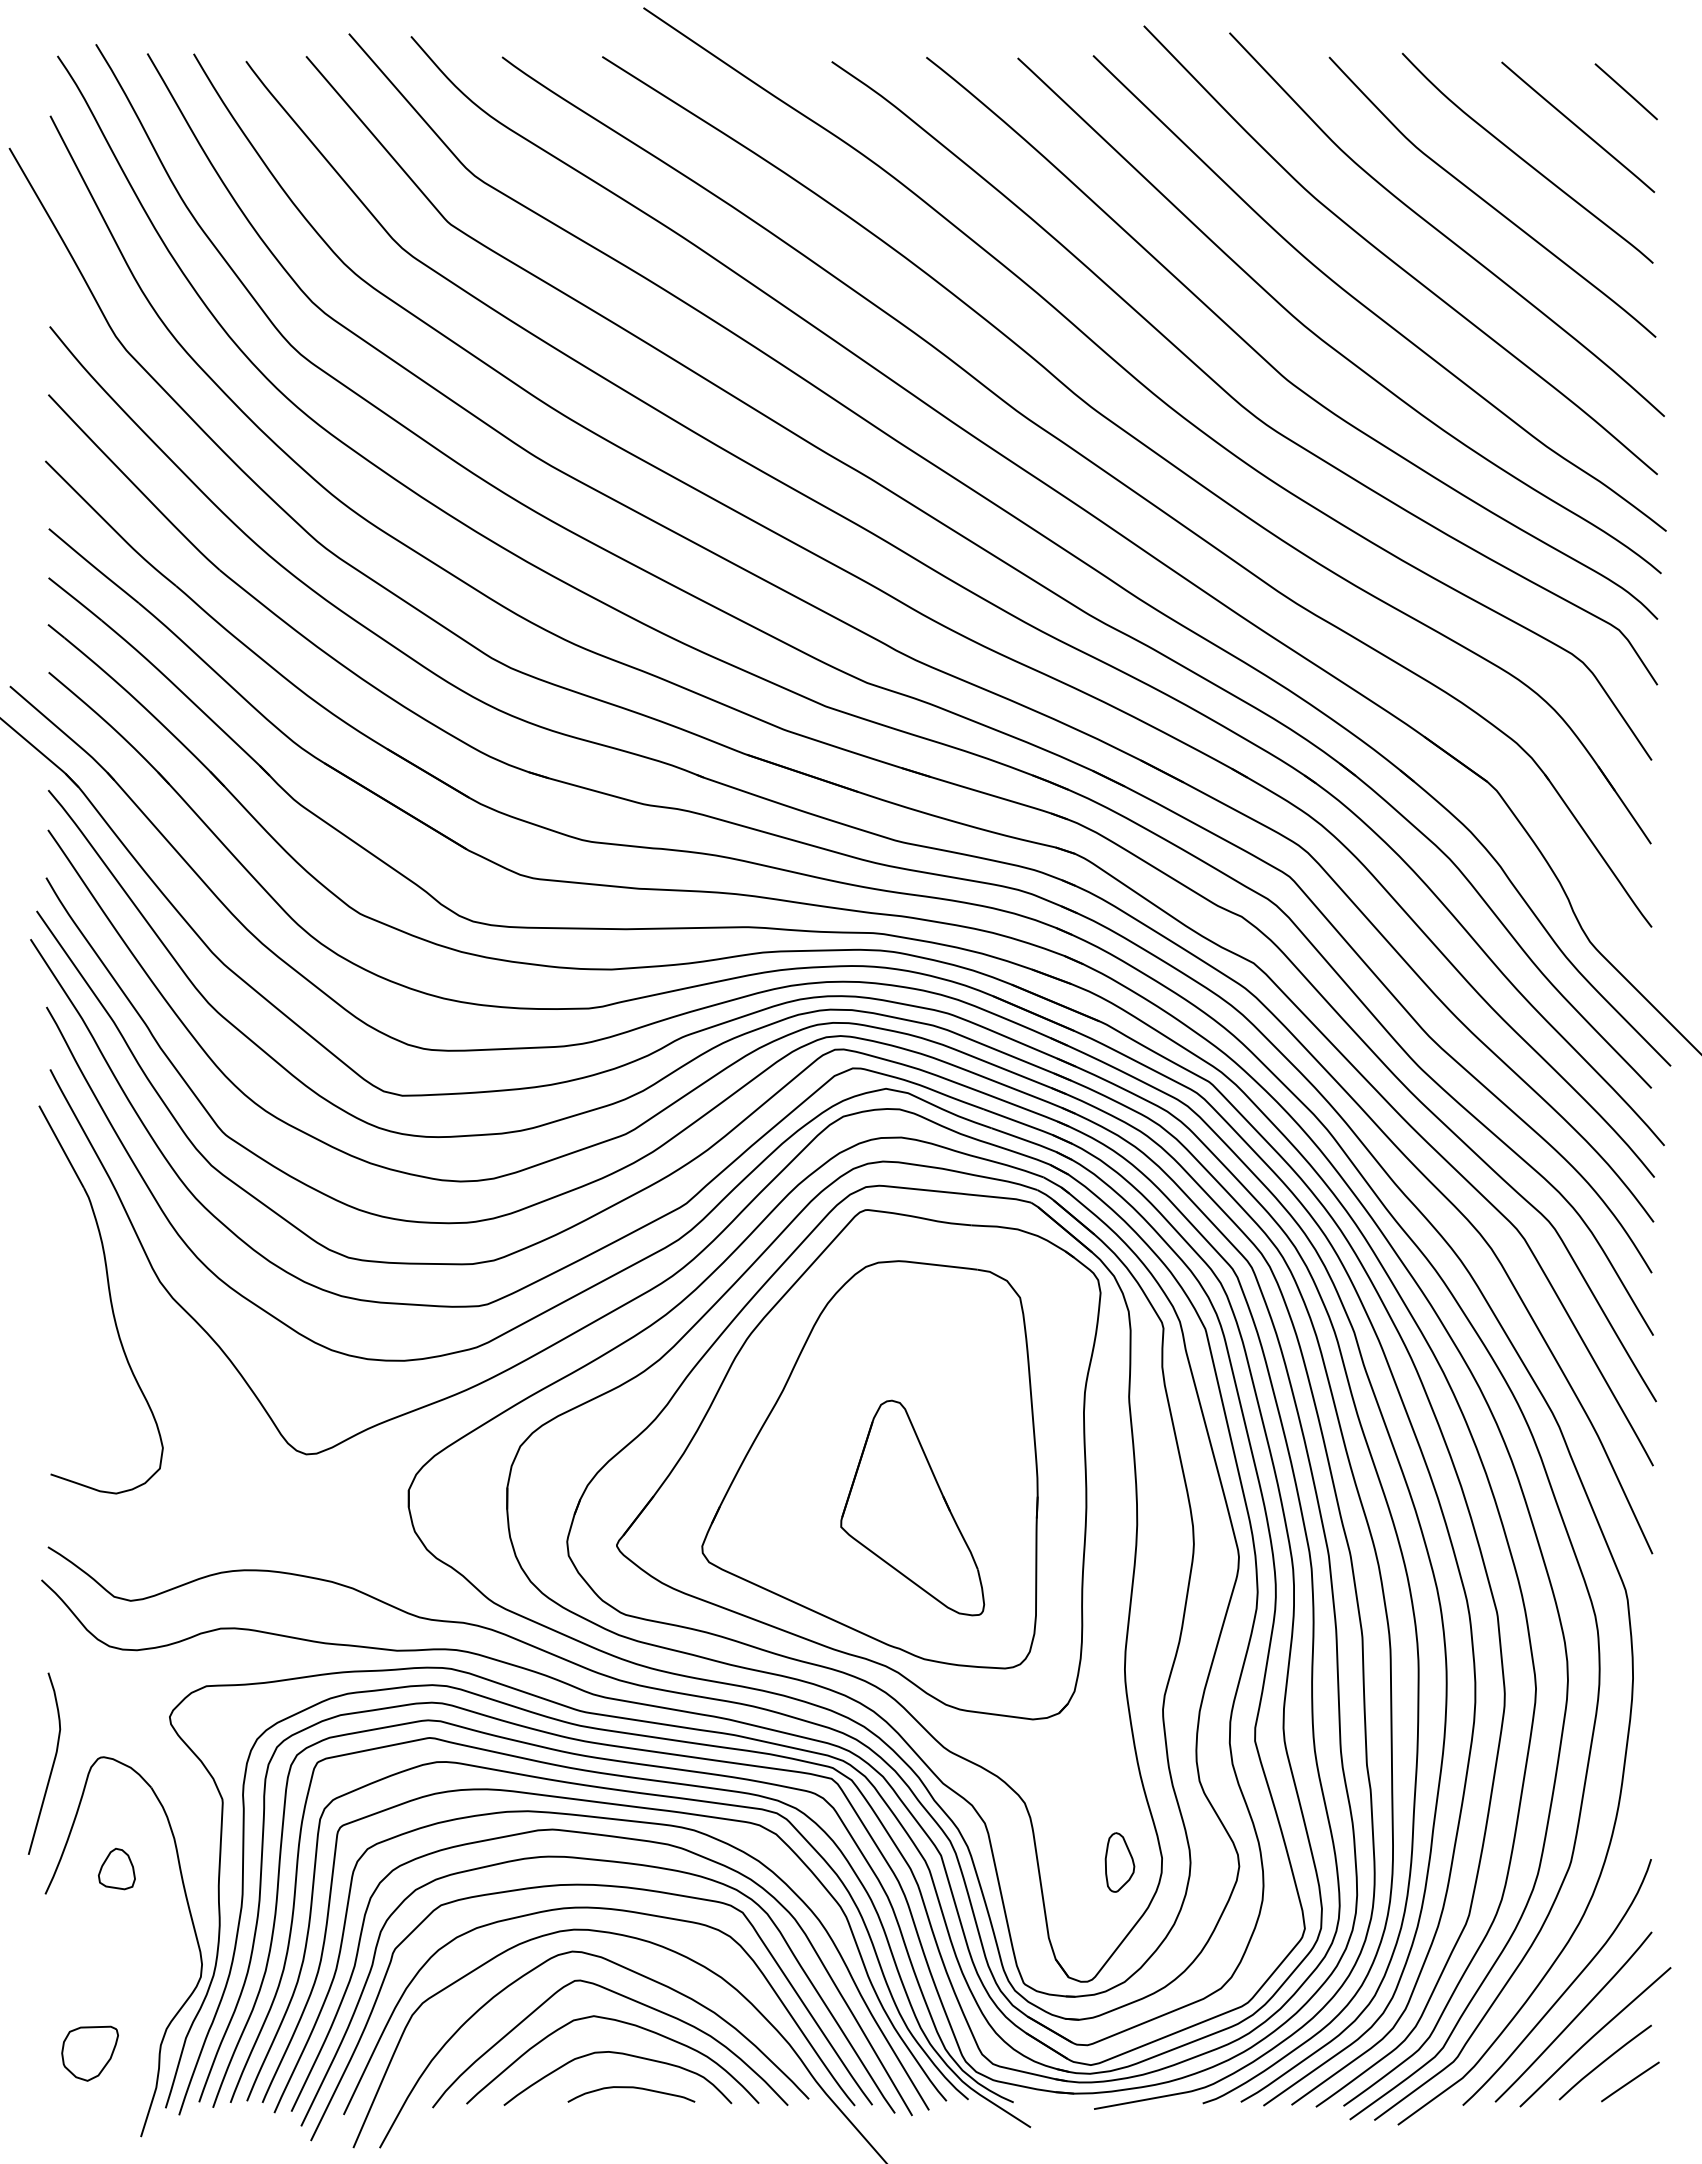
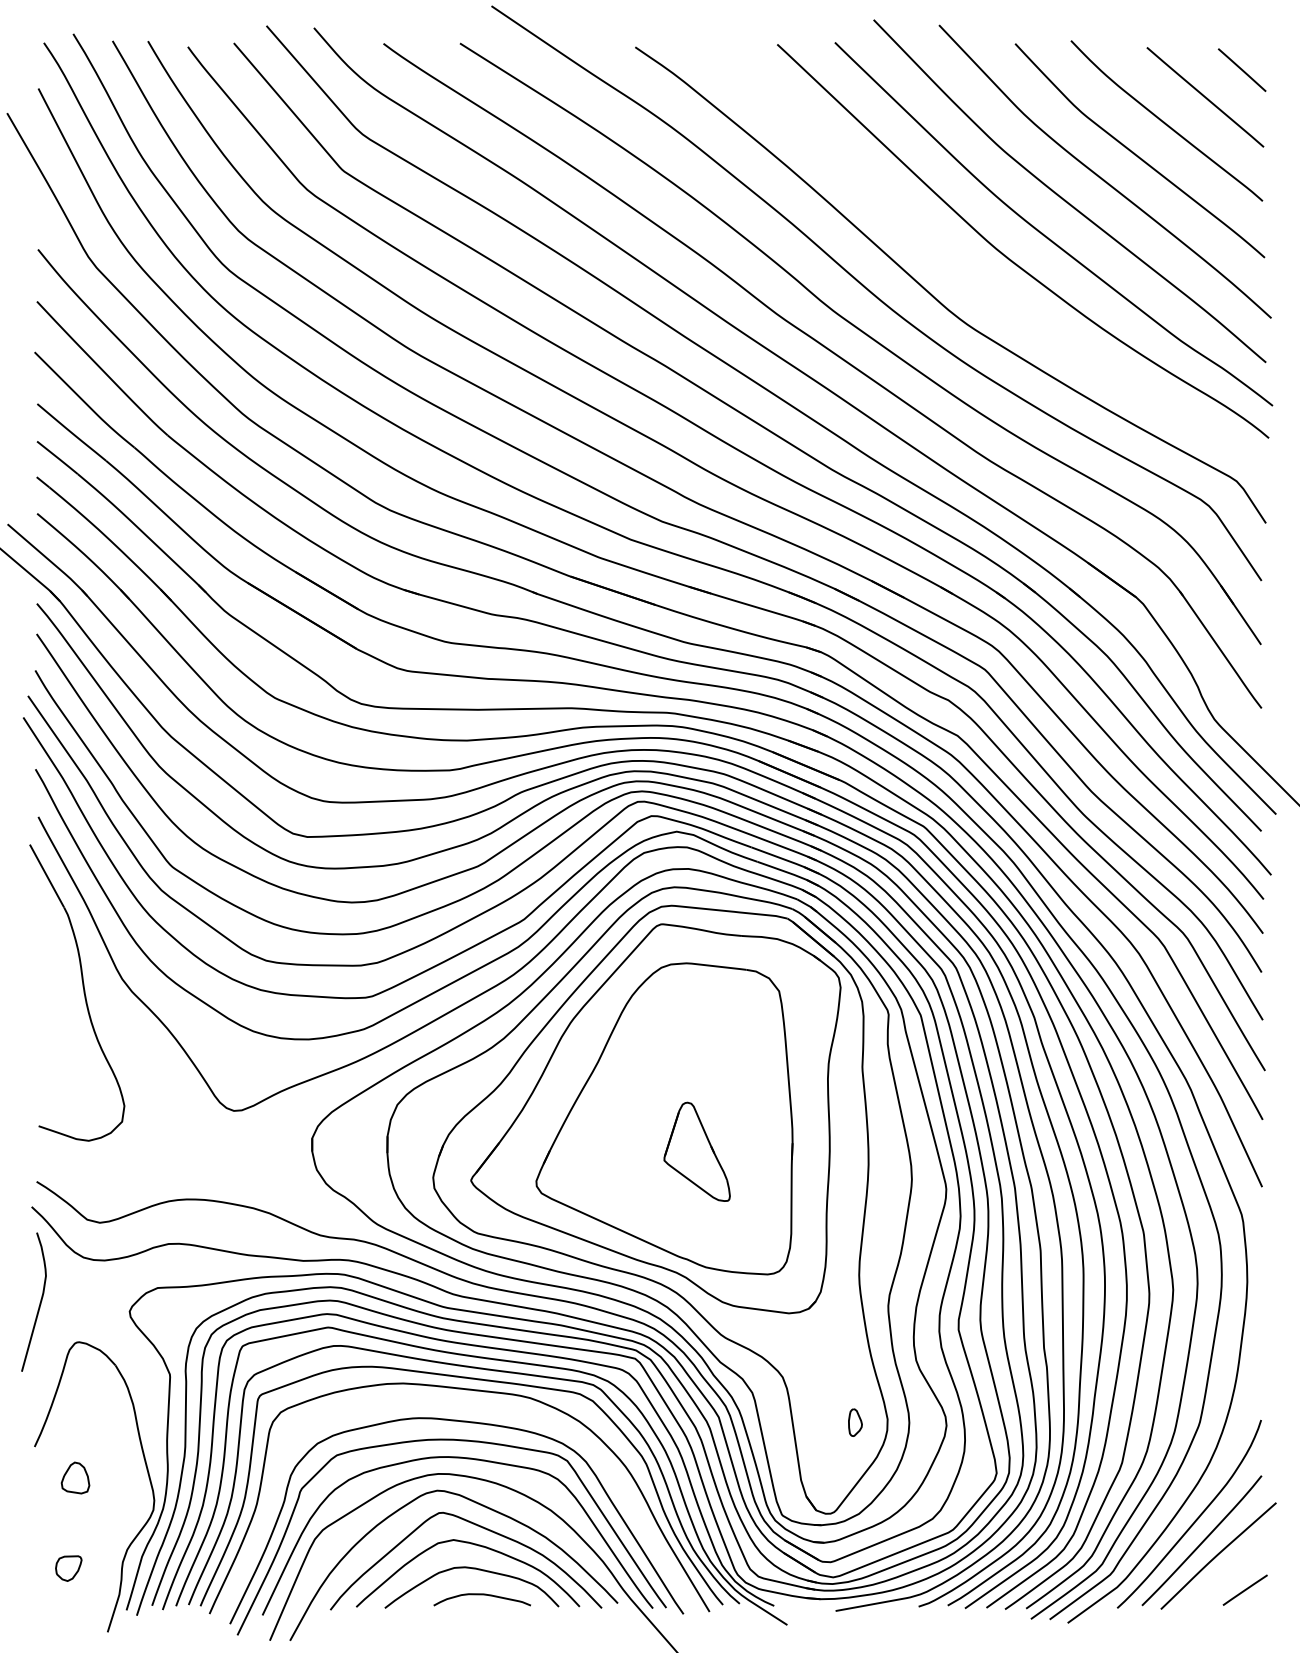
curve: (1268, 361) -> (968, 276), removed
part: (912, 1507) -> (696, 1151), size x0.6
curve: (51, 1766) -> (39, 1304), moved
curve: (618, 1838) -> (472, 1404), removed
part: (1119, 1862) -> (855, 1422), size x0.6
part: (116, 1869) -> (75, 1478), moved
part: (89, 2053) -> (68, 1568), size x0.6
curve: (1604, 2062) -> (1225, 1575), removed

